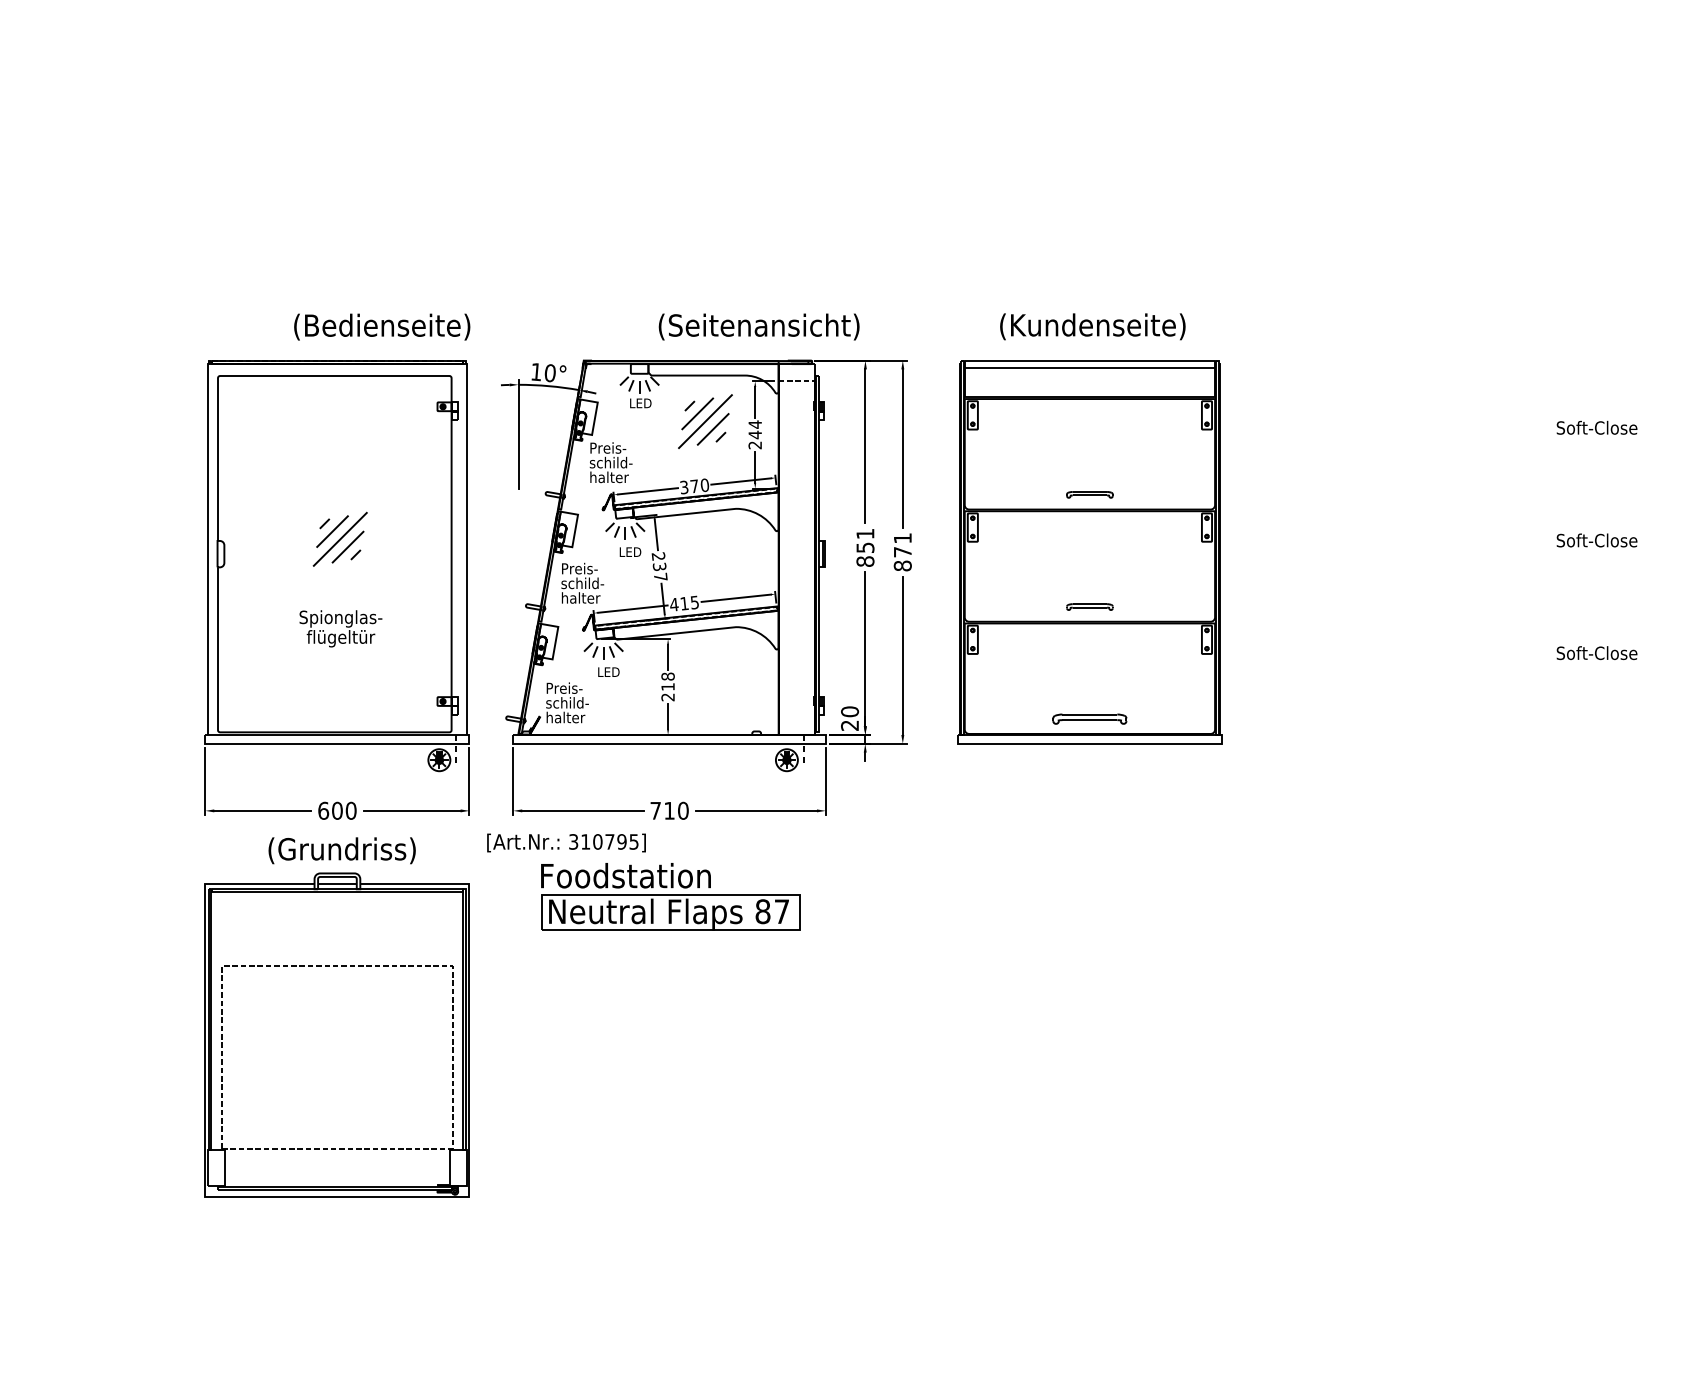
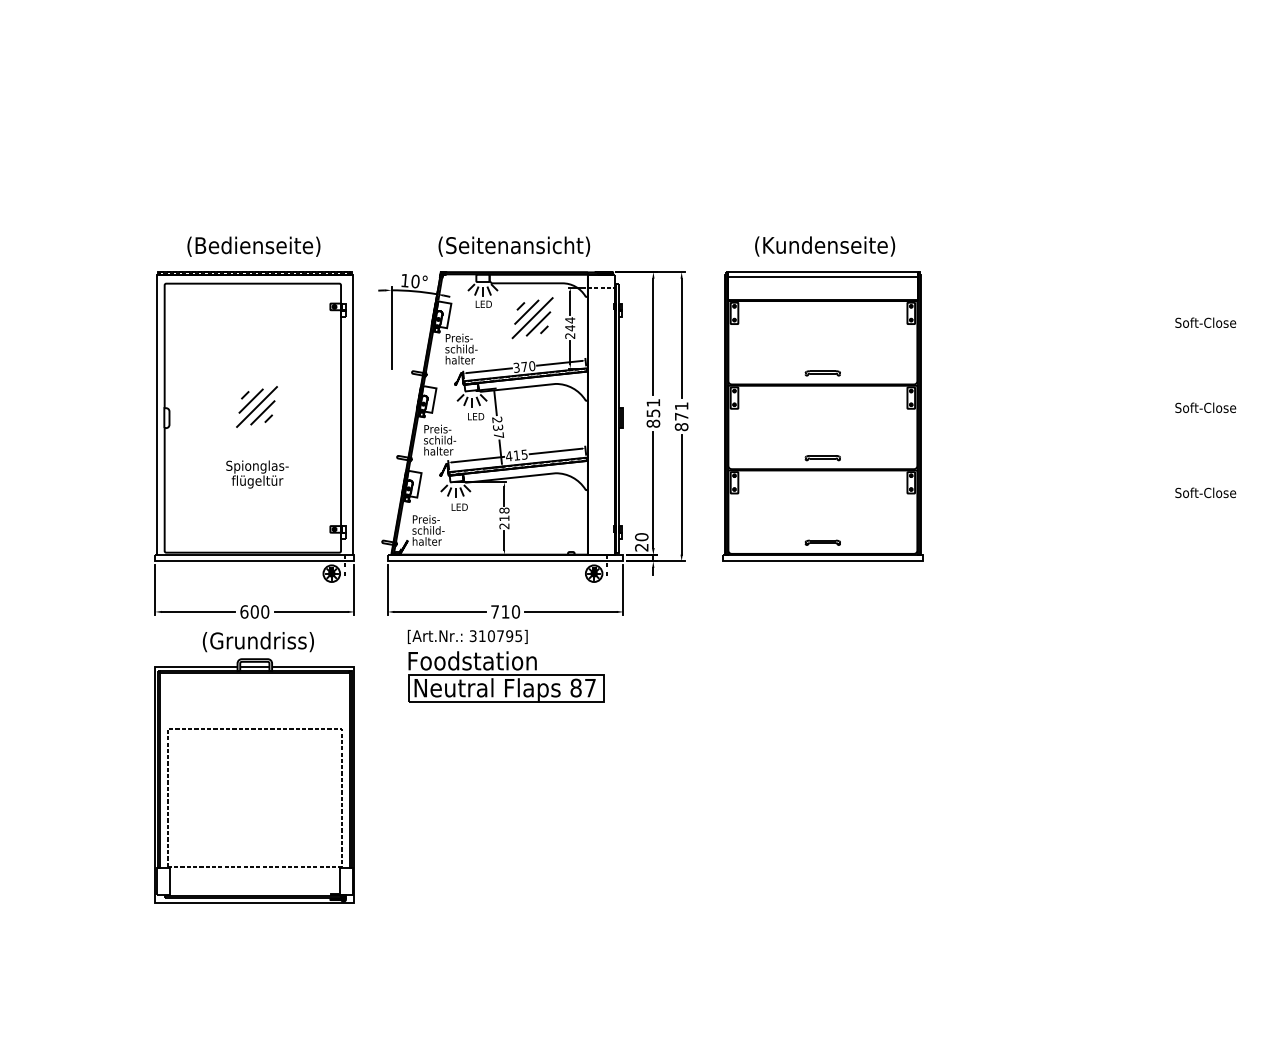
text: (382, 326) -> (254, 246), moved
text: (758, 326) -> (513, 246), moved
part: (1089, 719) -> (822, 542), size x0.62
text: (566, 842) -> (467, 636), moved

